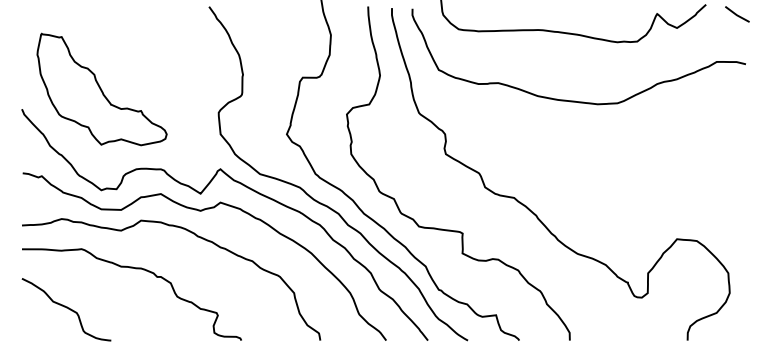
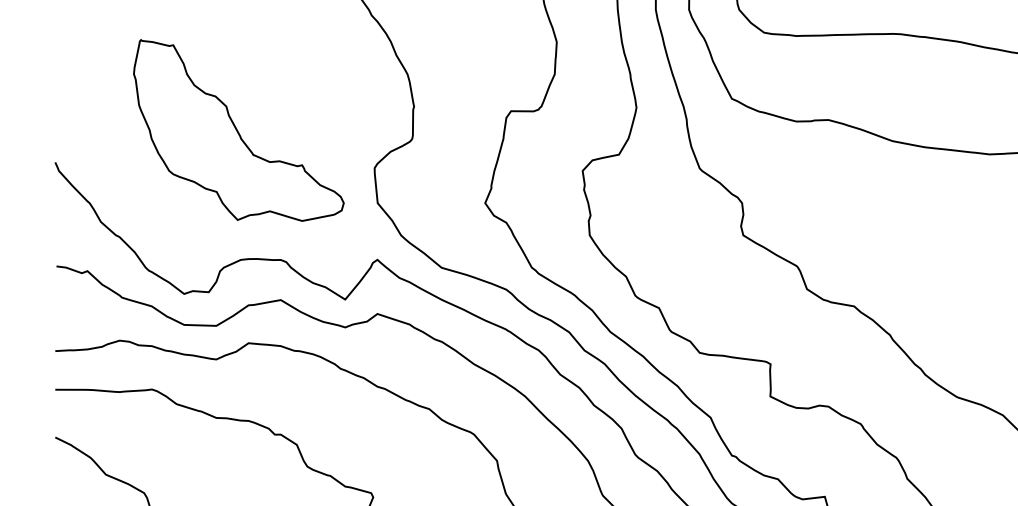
part: (101, 89) -> (237, 130), moved

